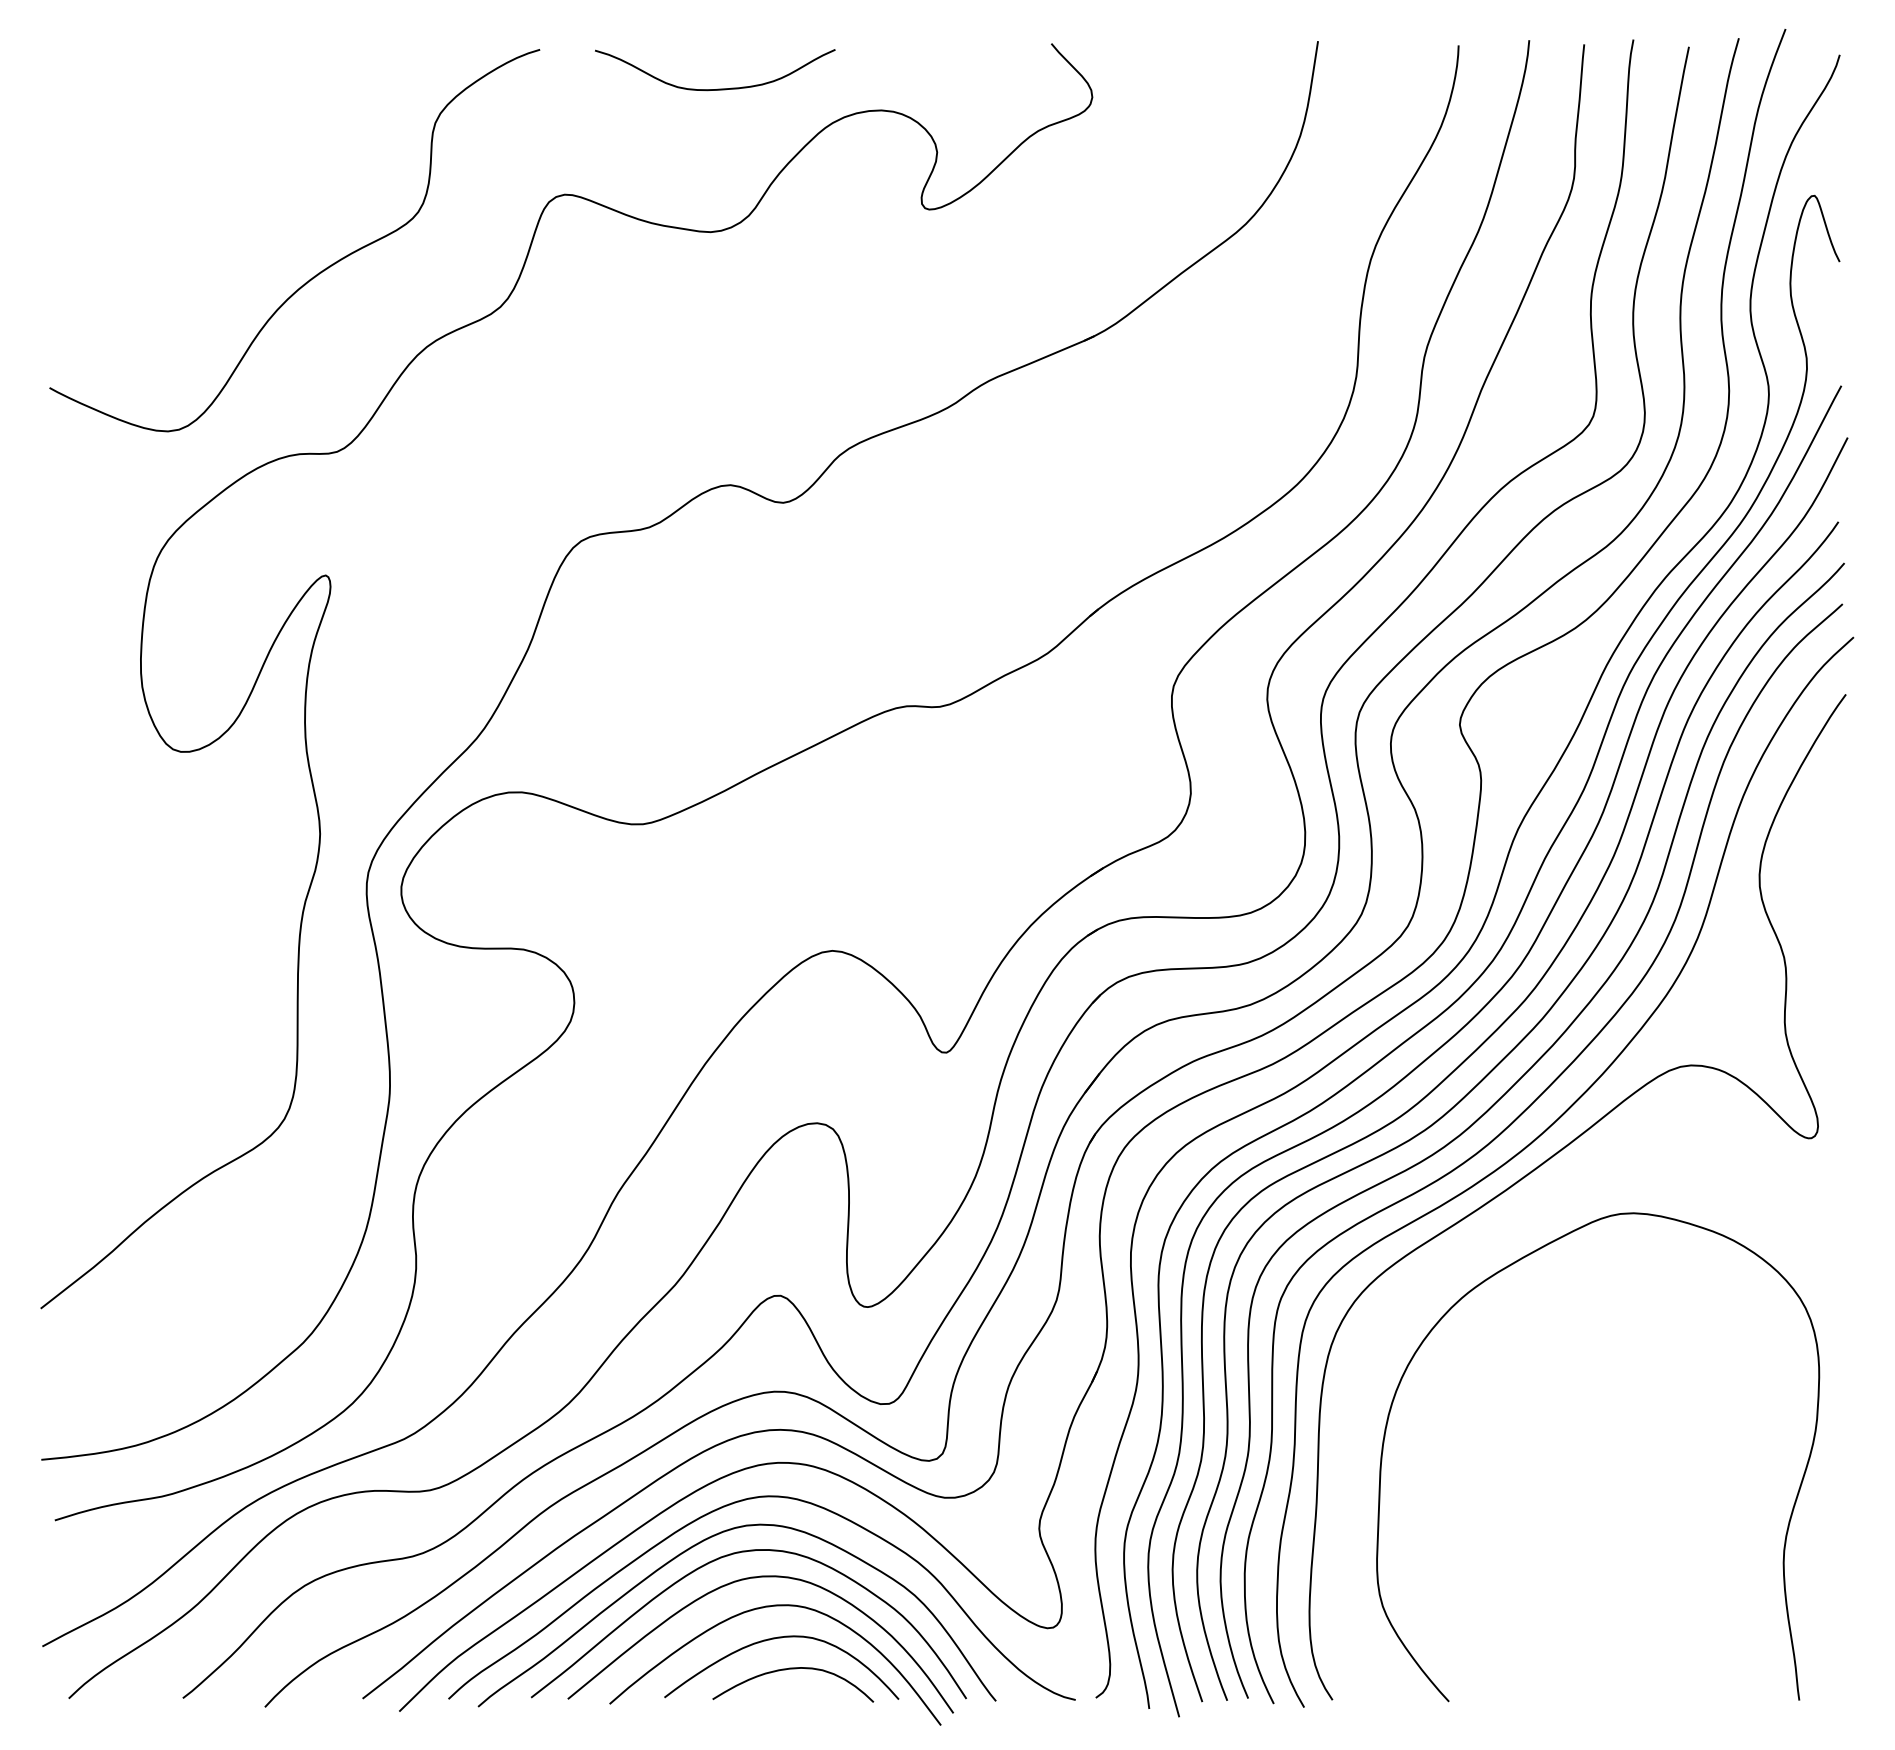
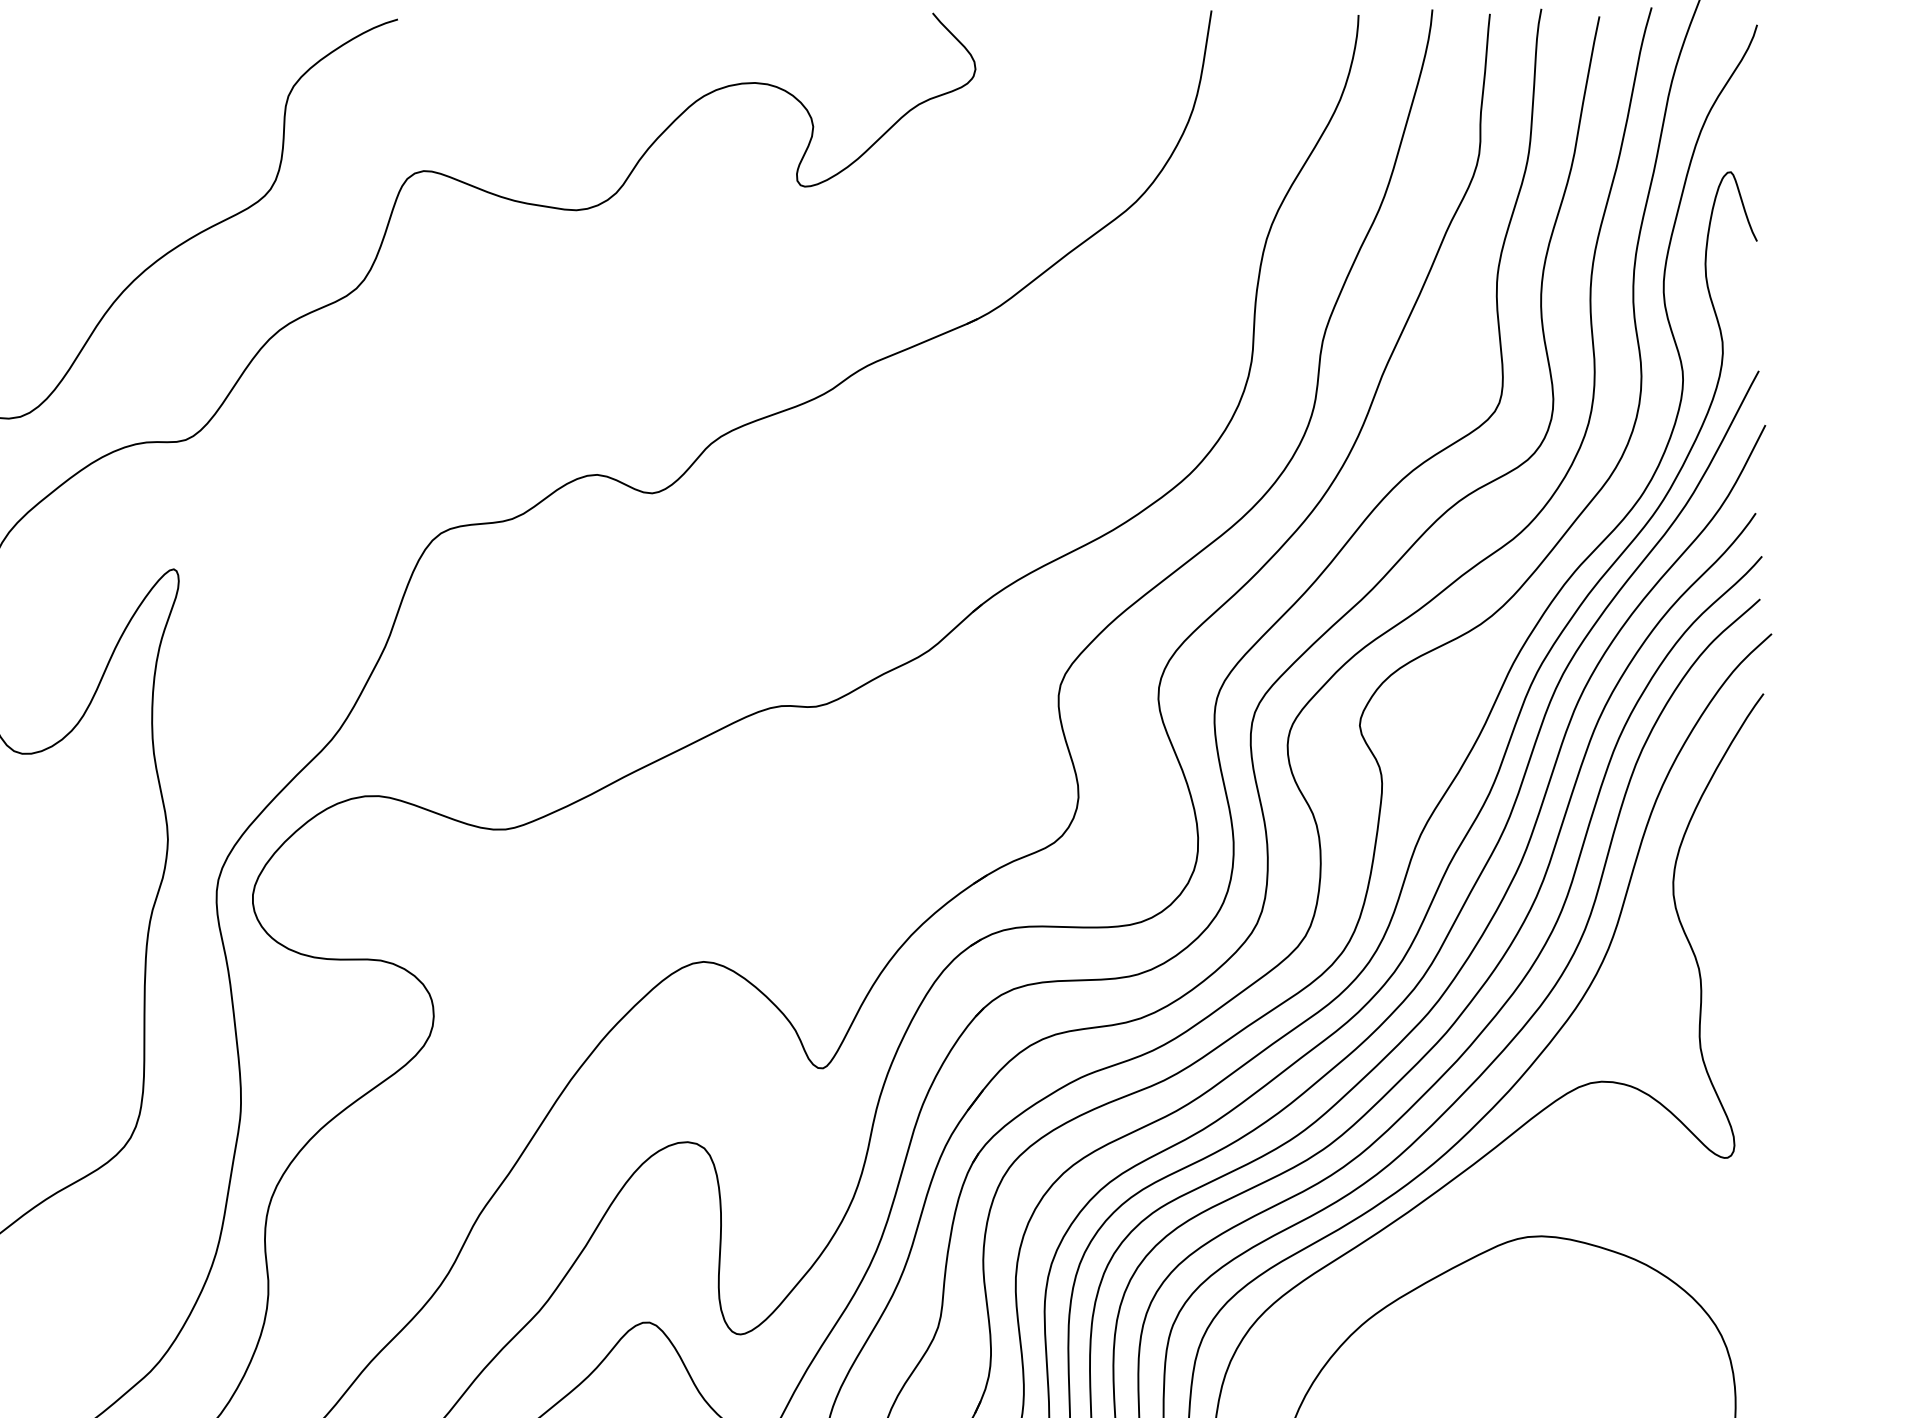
curve: (717, 88) -> (583, 60), removed

